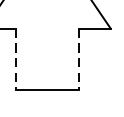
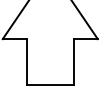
line: (15, 59) -> (26, 62), dashed -> solid
line: (79, 59) -> (74, 62), dashed -> solid

